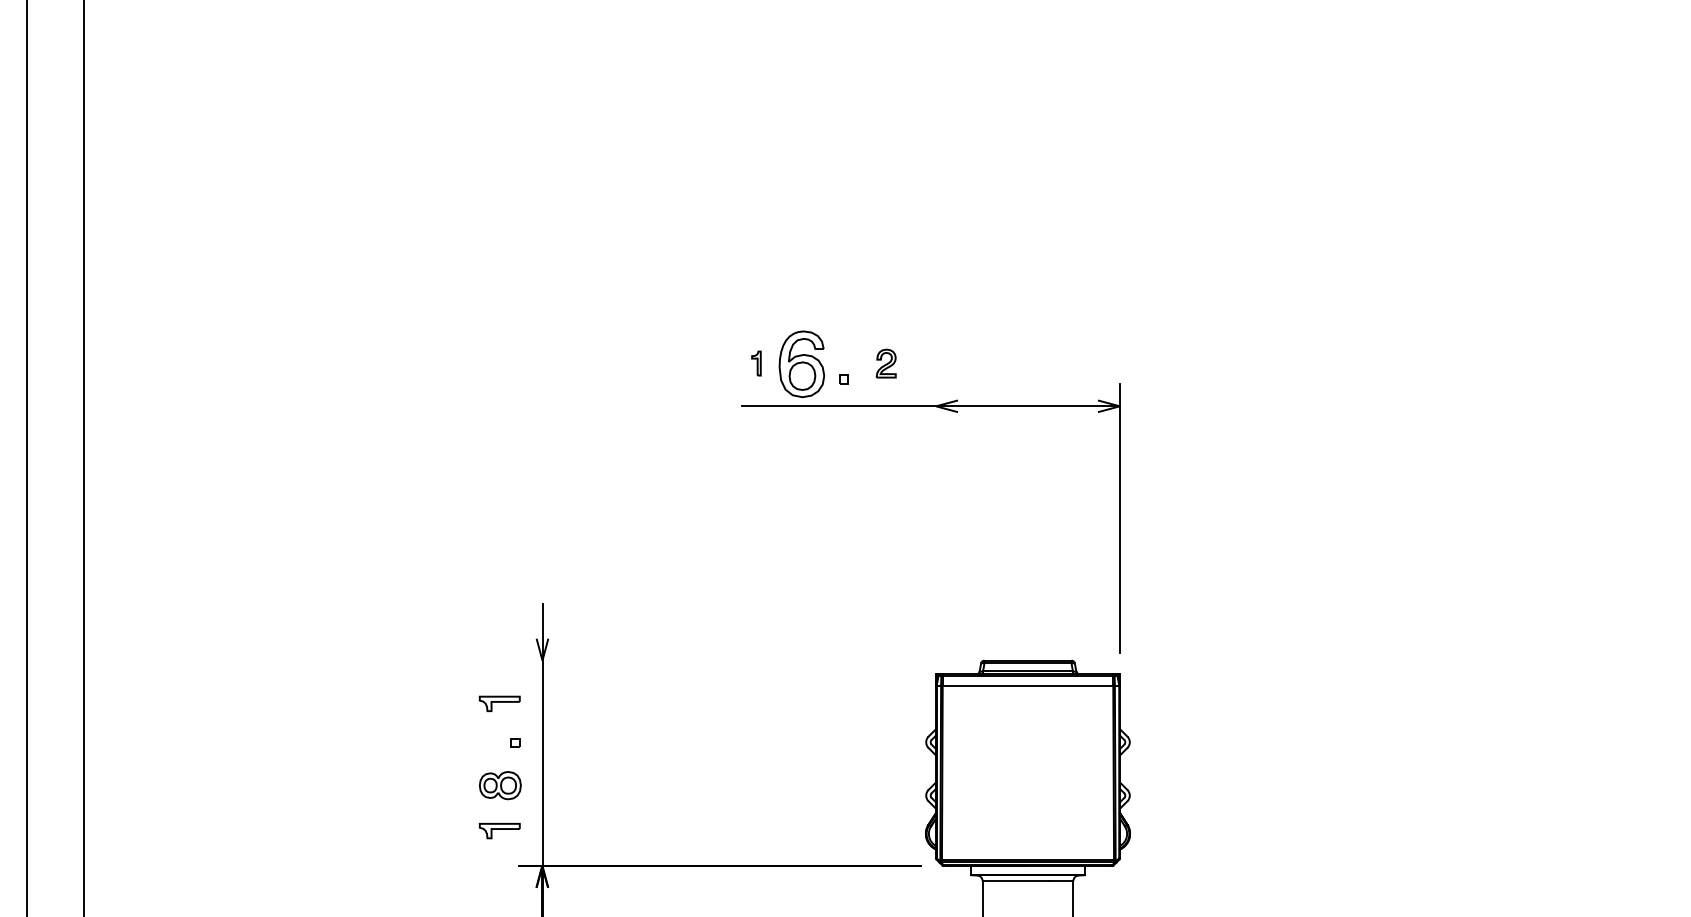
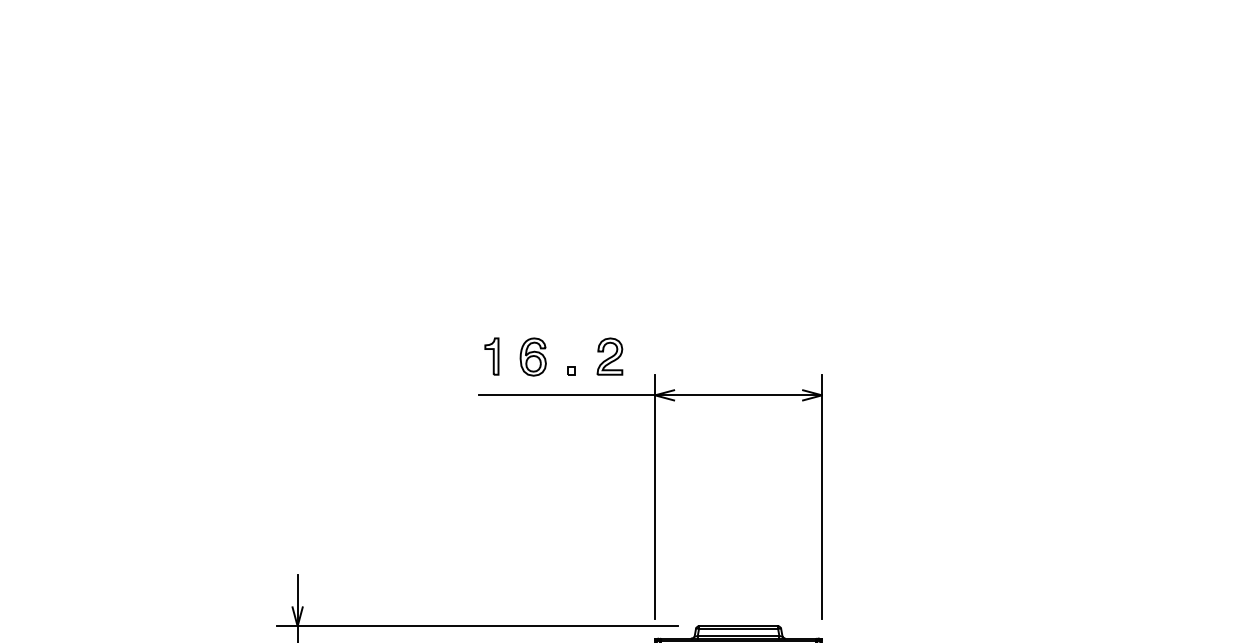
part: (756, 363) -> (492, 356), size x1.67
part: (801, 363) -> (532, 356), size x0.62
part: (885, 363) -> (609, 356), size x1.43
line: (936, 517) -> (655, 496), added
line: (740, 660) -> (477, 626), added

